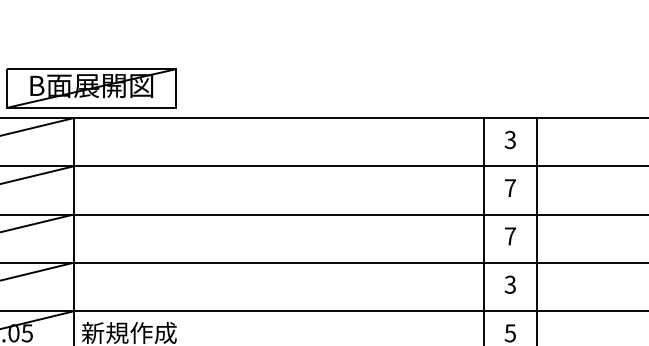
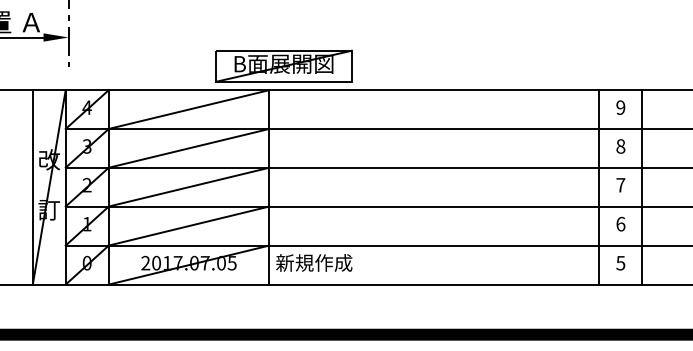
text: (509, 139) -> (620, 107), 3 -> 9
text: (509, 188) -> (620, 146), 7 -> 8
text: (509, 283) -> (620, 223), 3 -> 6

